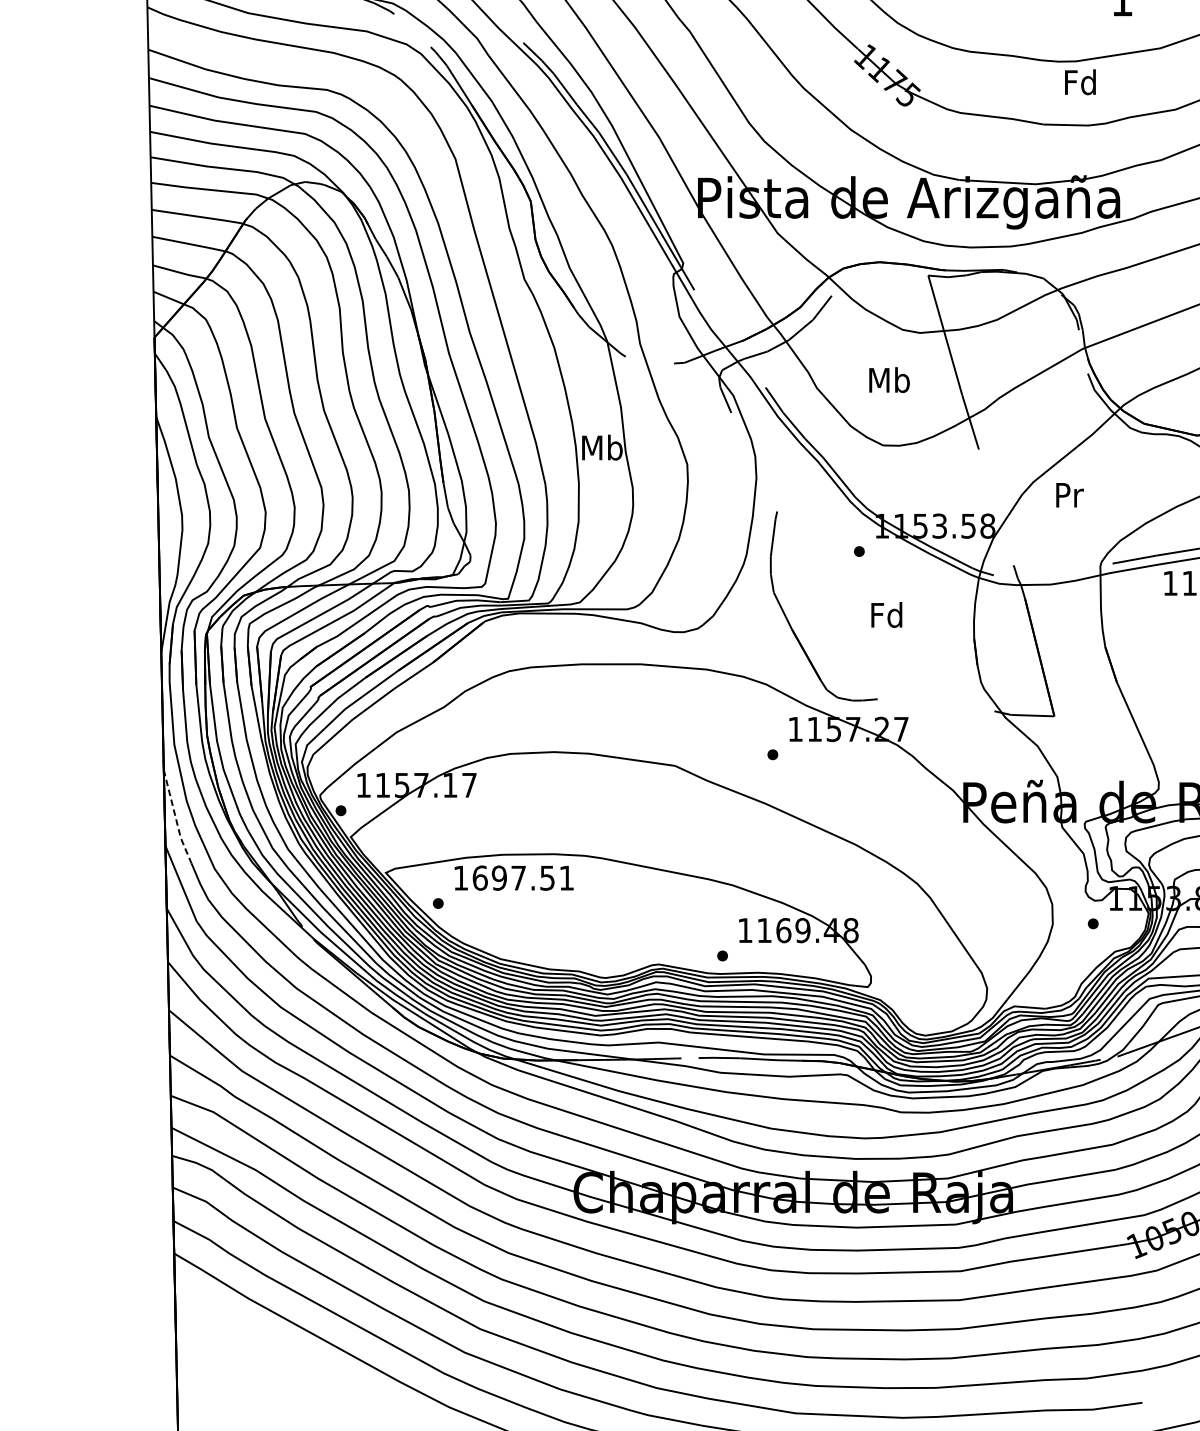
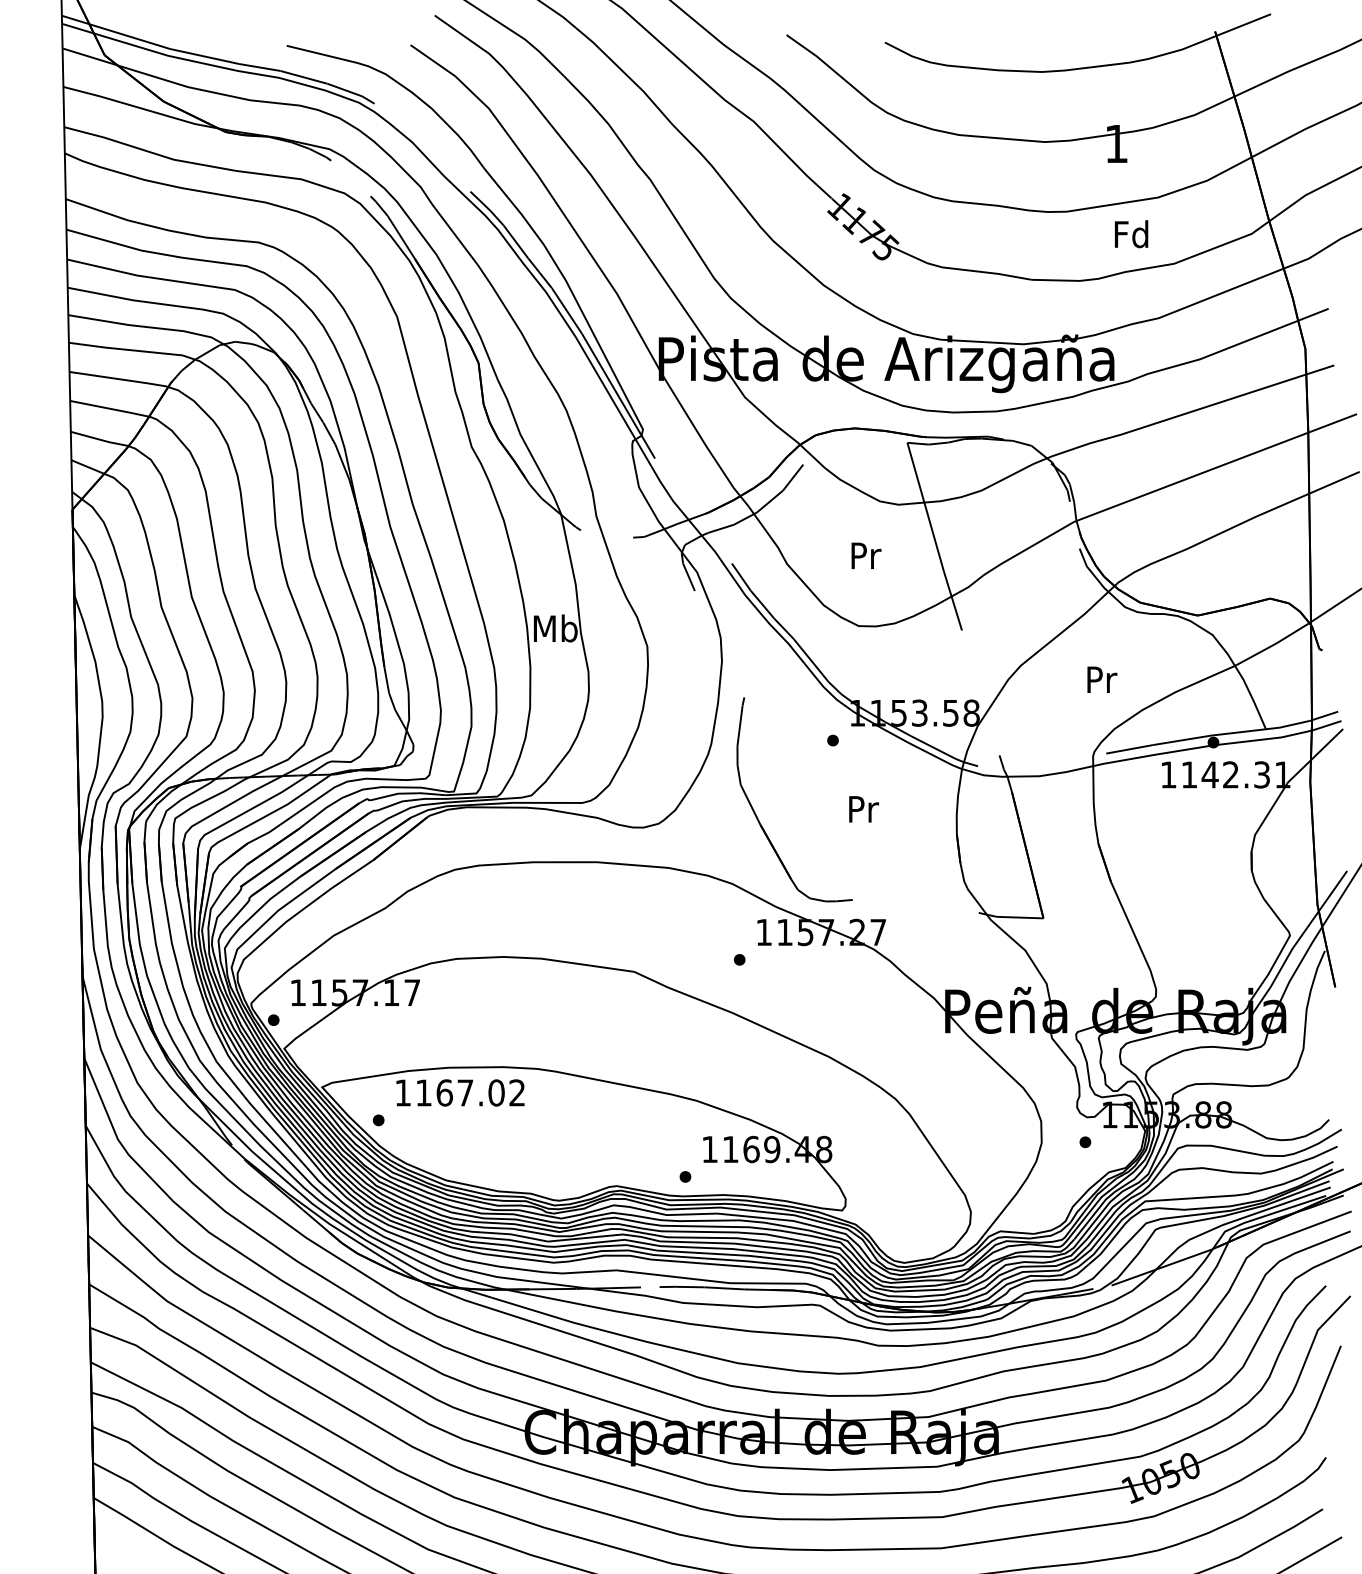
text: (1080, 82) -> (1131, 234), moved
text: (889, 380) -> (865, 555), Mb -> Pr
text: (1070, 494) -> (1102, 679), moved
text: (886, 614) -> (862, 808), Fd -> Pr
line: (175, 818) -> (95, 1028), dashed -> solid
text: (523, 877) -> (470, 1092), 1697.51 -> 1167.02

